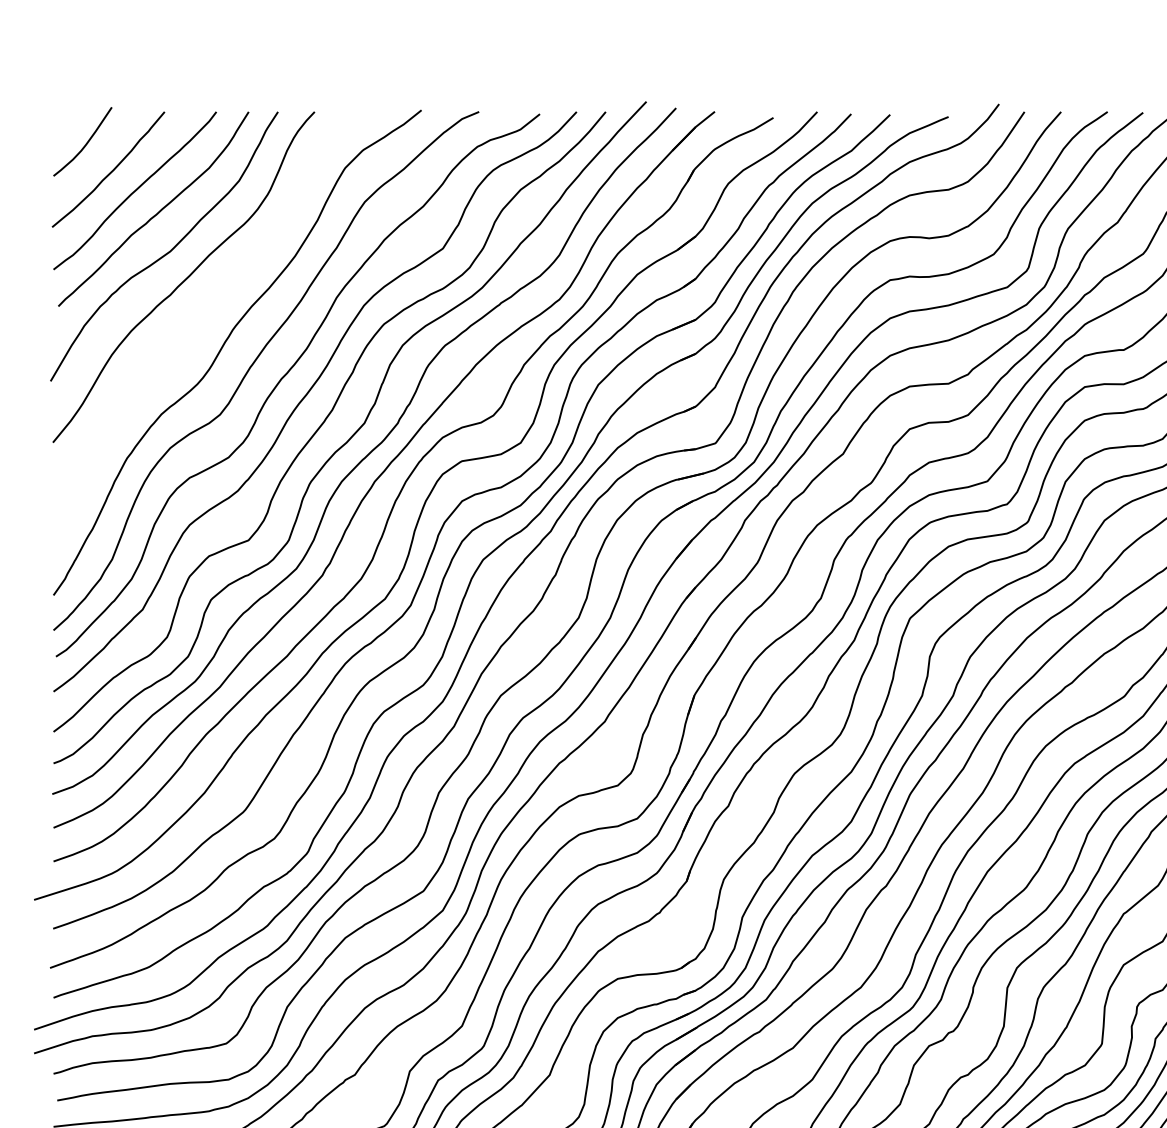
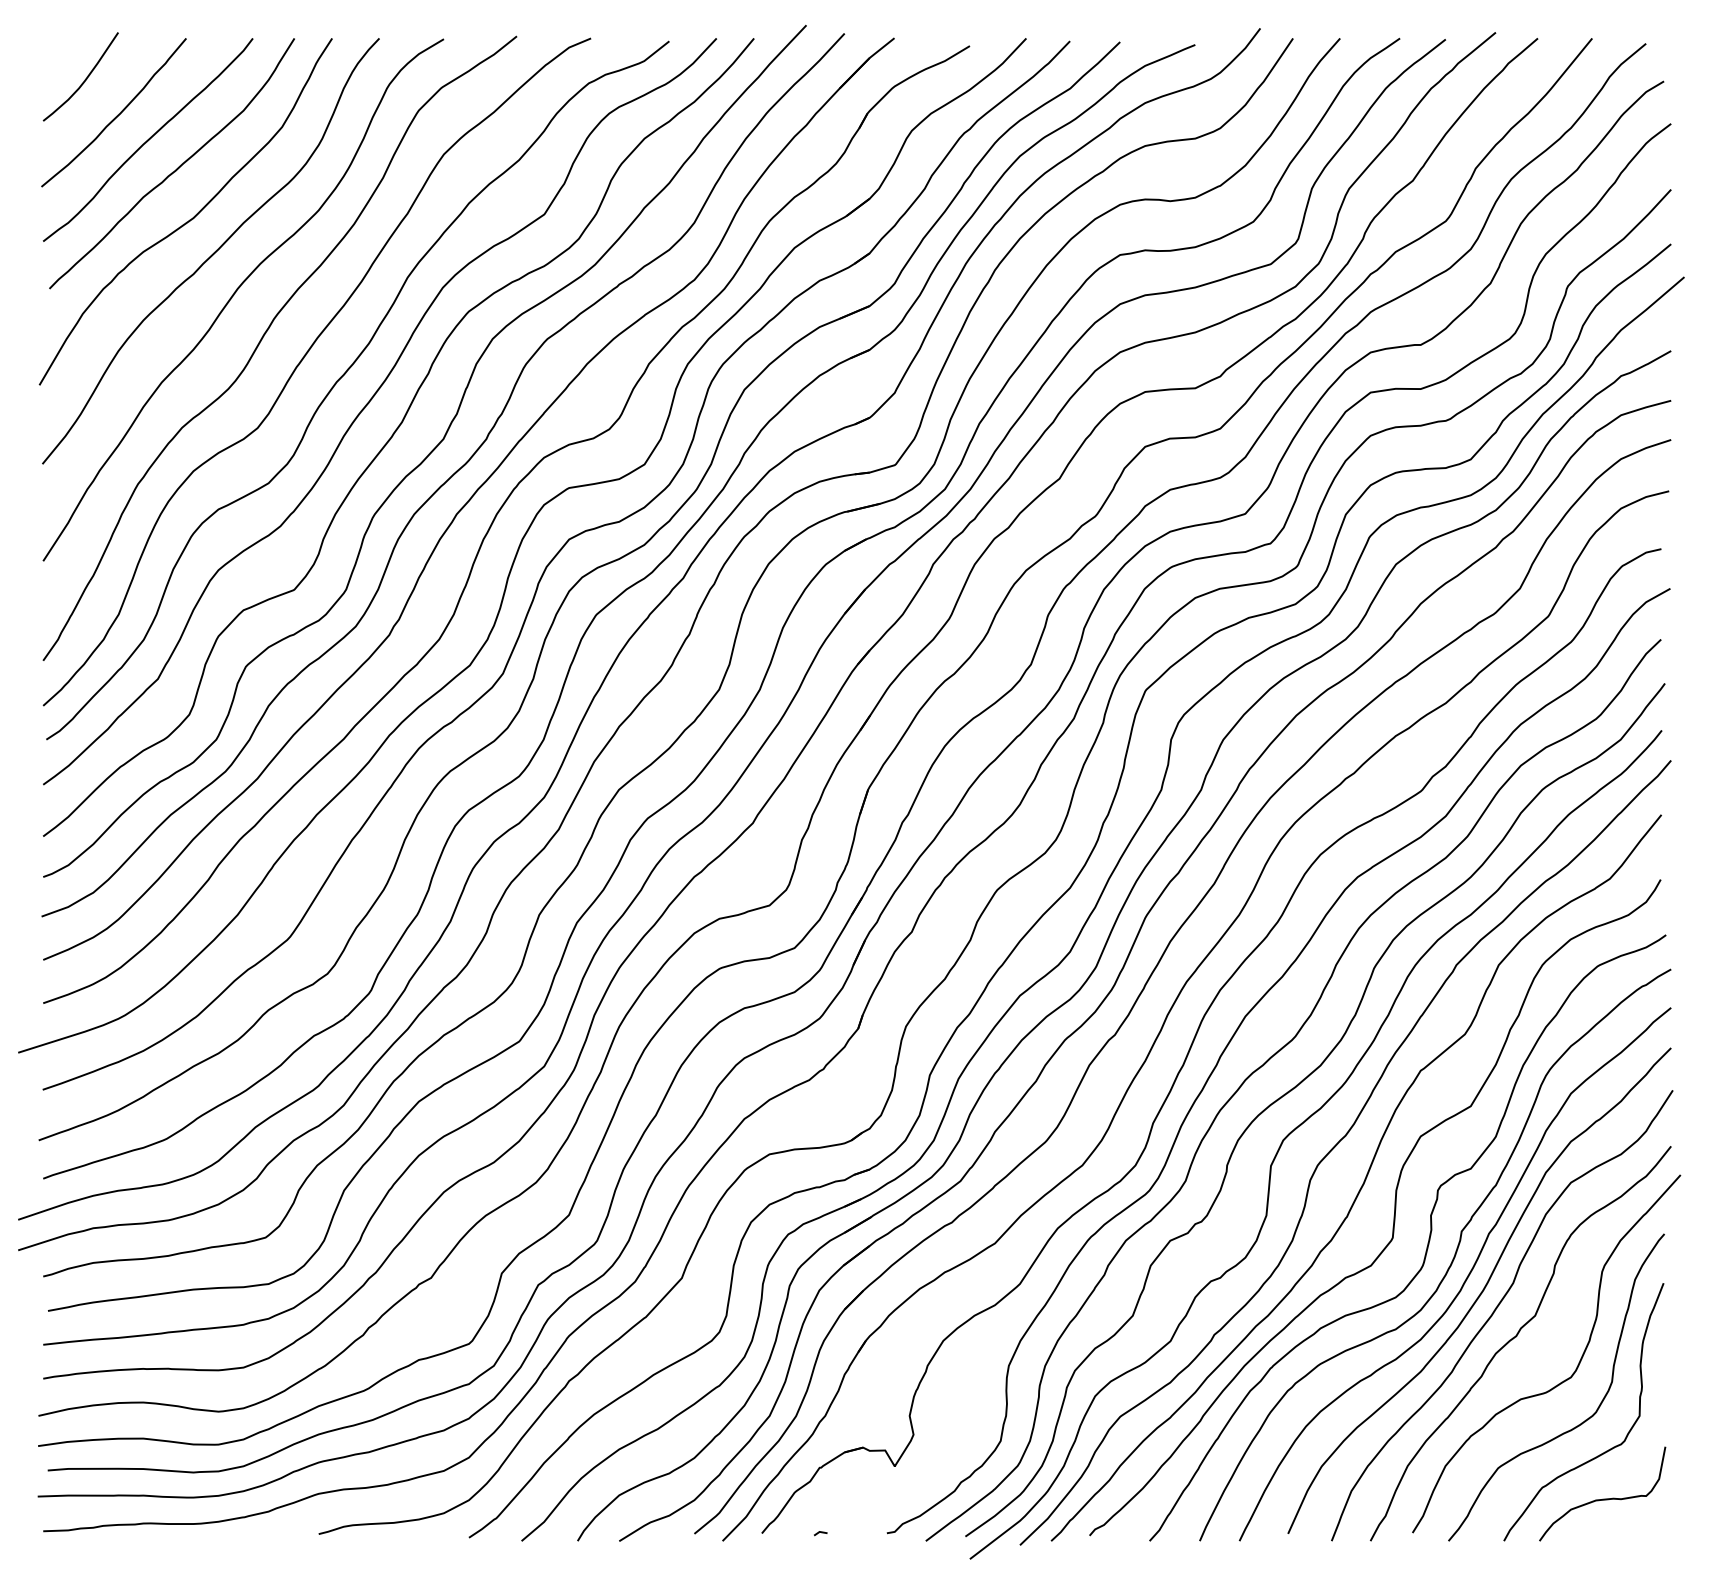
curve: (202, 311) -> (234, 295), added

